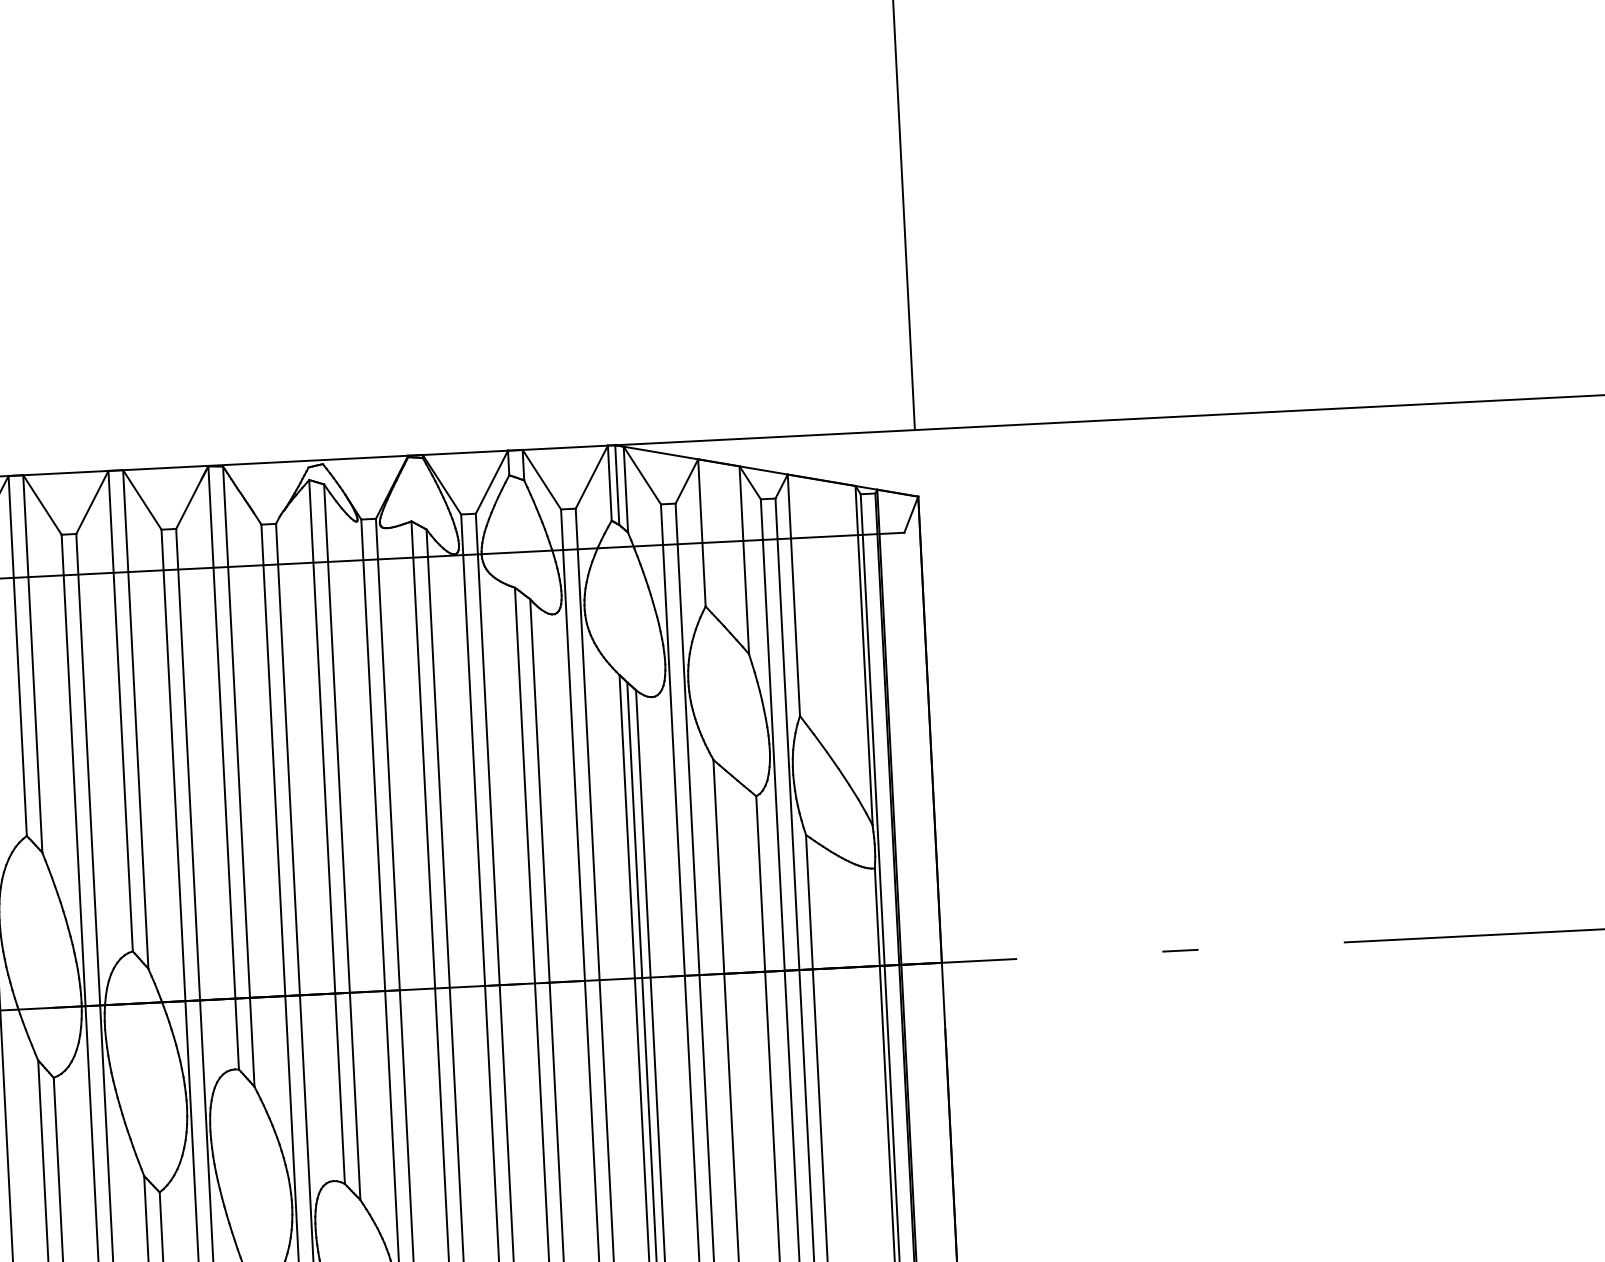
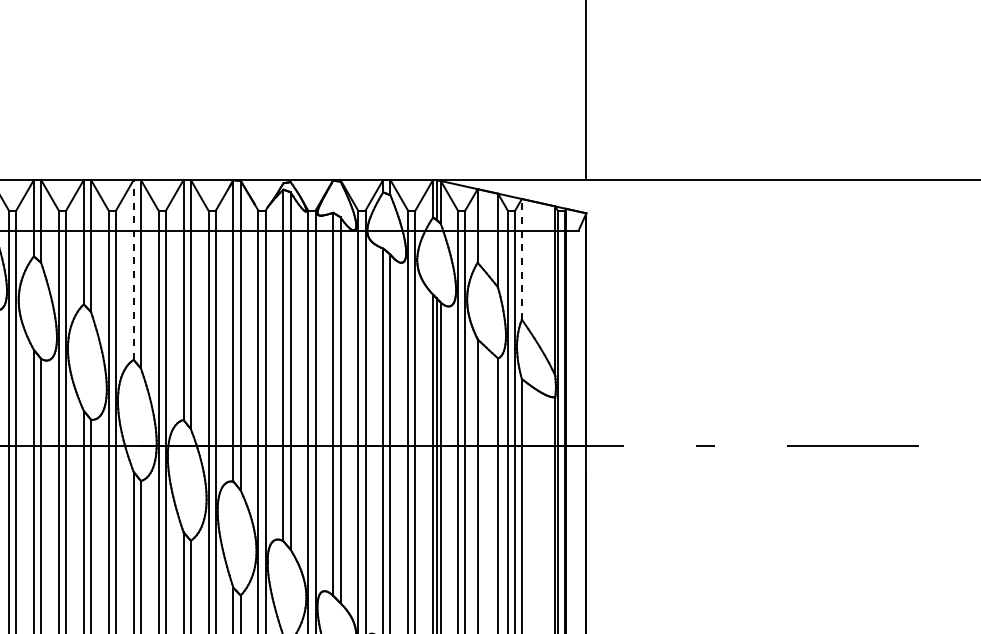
line: (793, 593) -> (521, 258), solid -> dashed
line: (17, 655) -> (133, 269), solid -> dashed

